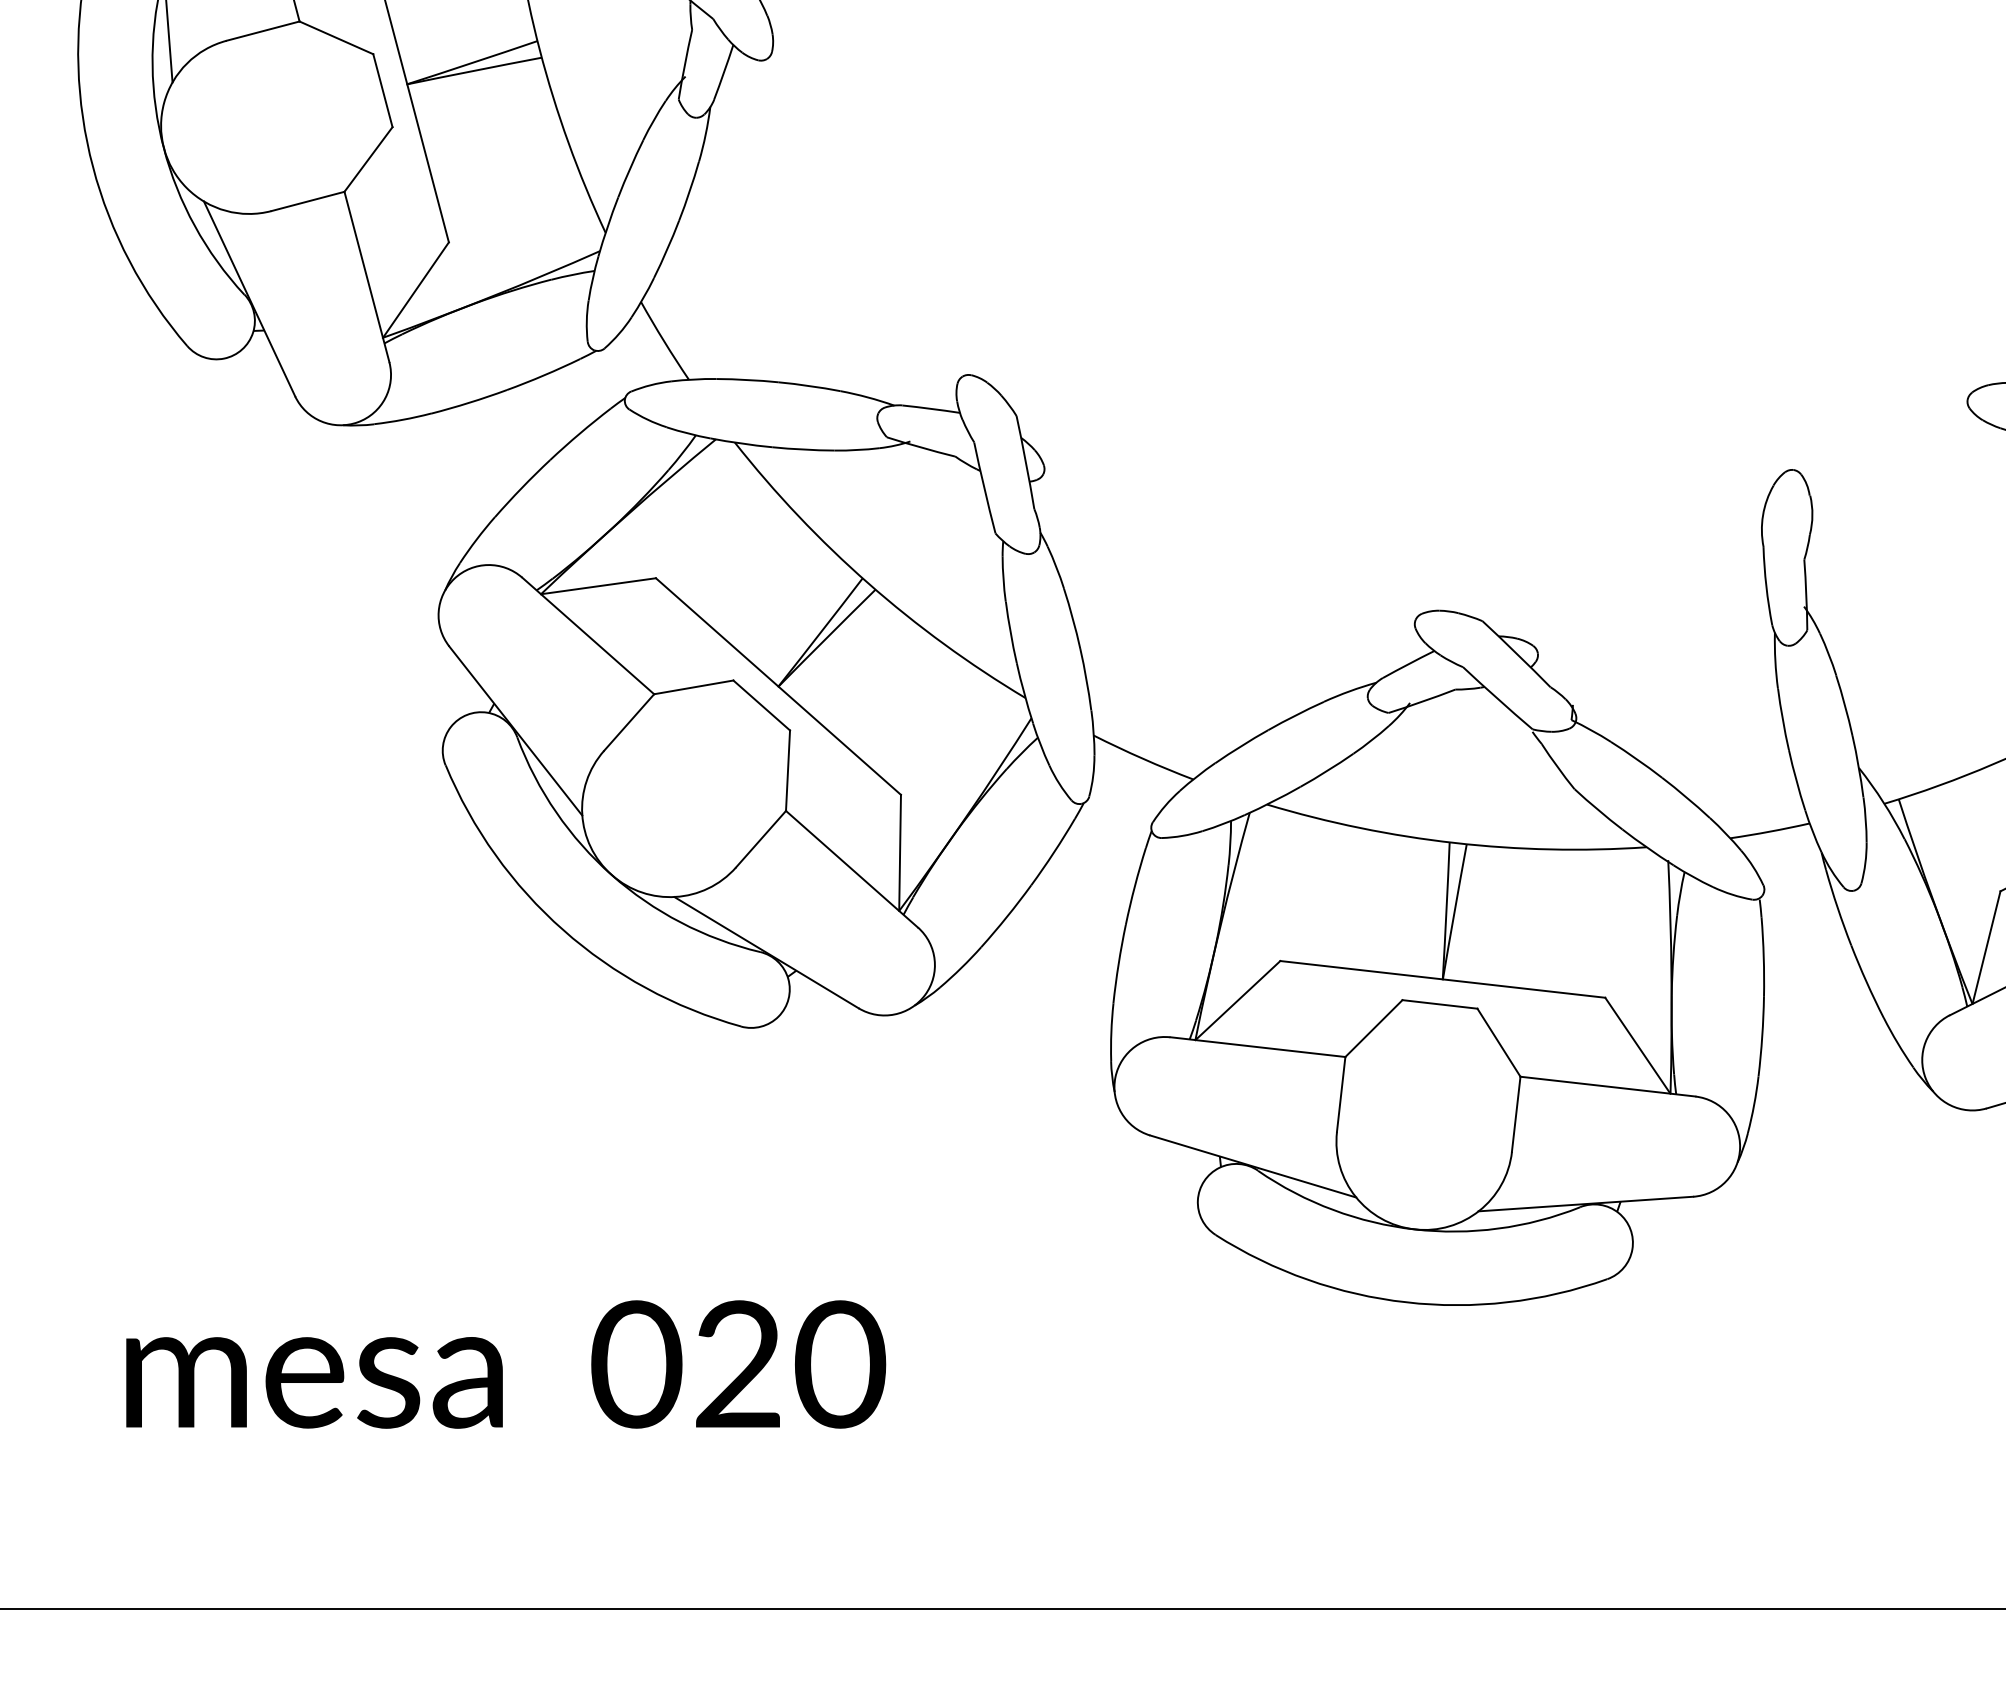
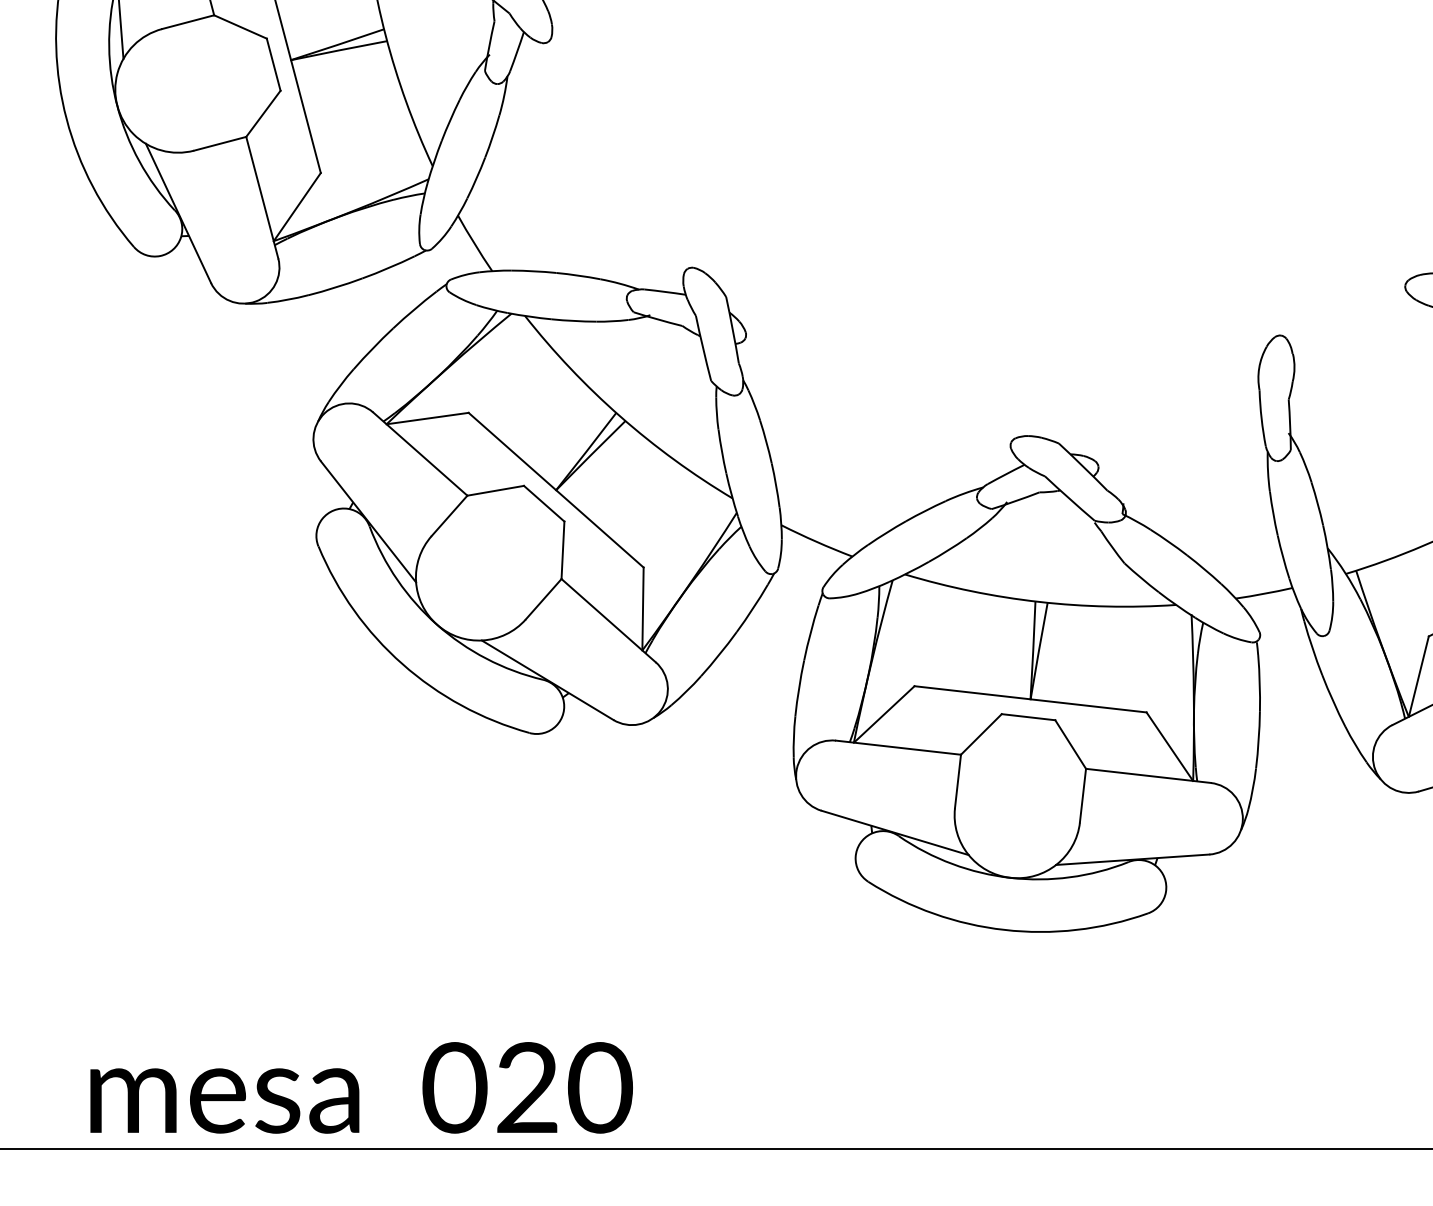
text: (506, 1364) -> (361, 1087), moved

